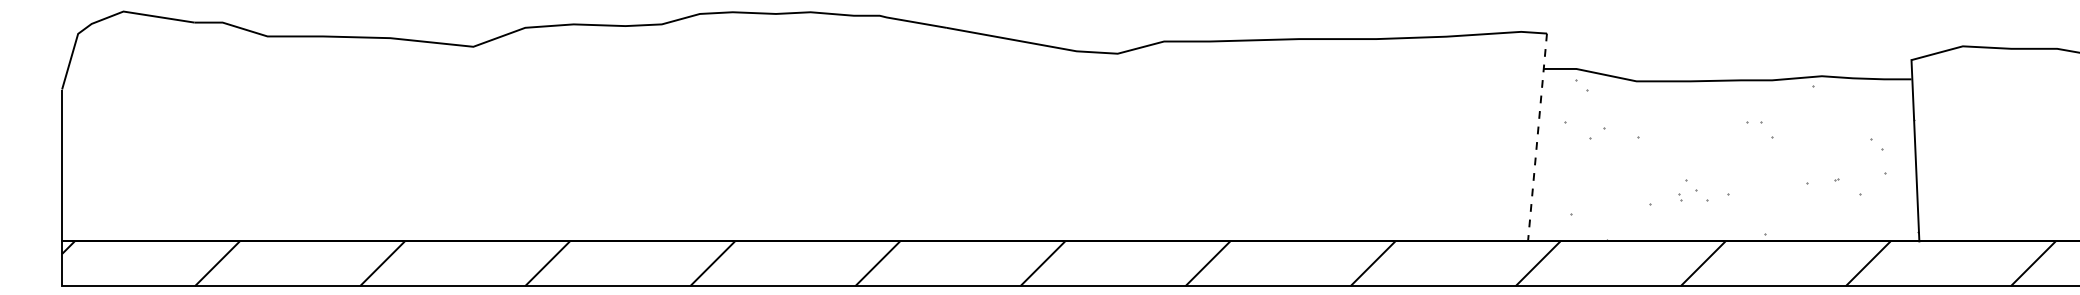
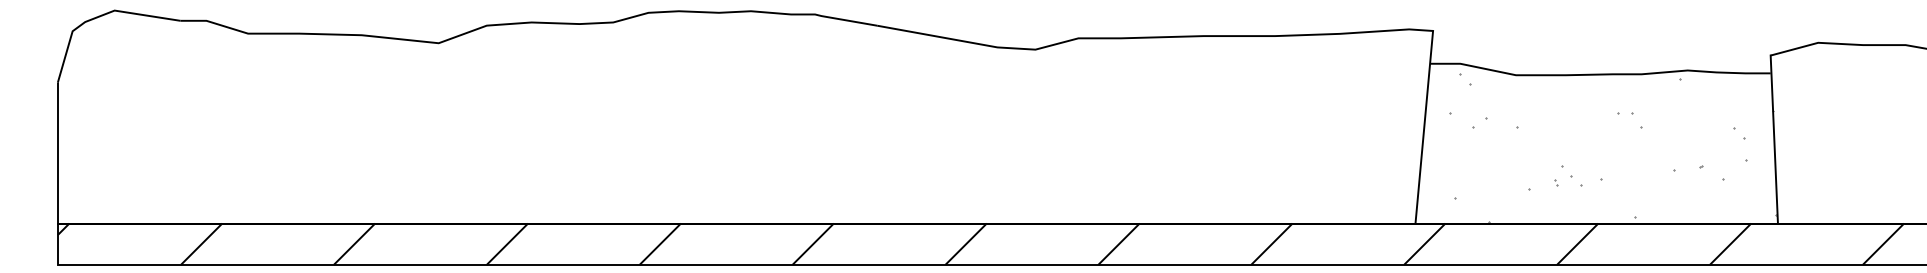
line: (1537, 137) -> (1424, 127), dashed -> solid

